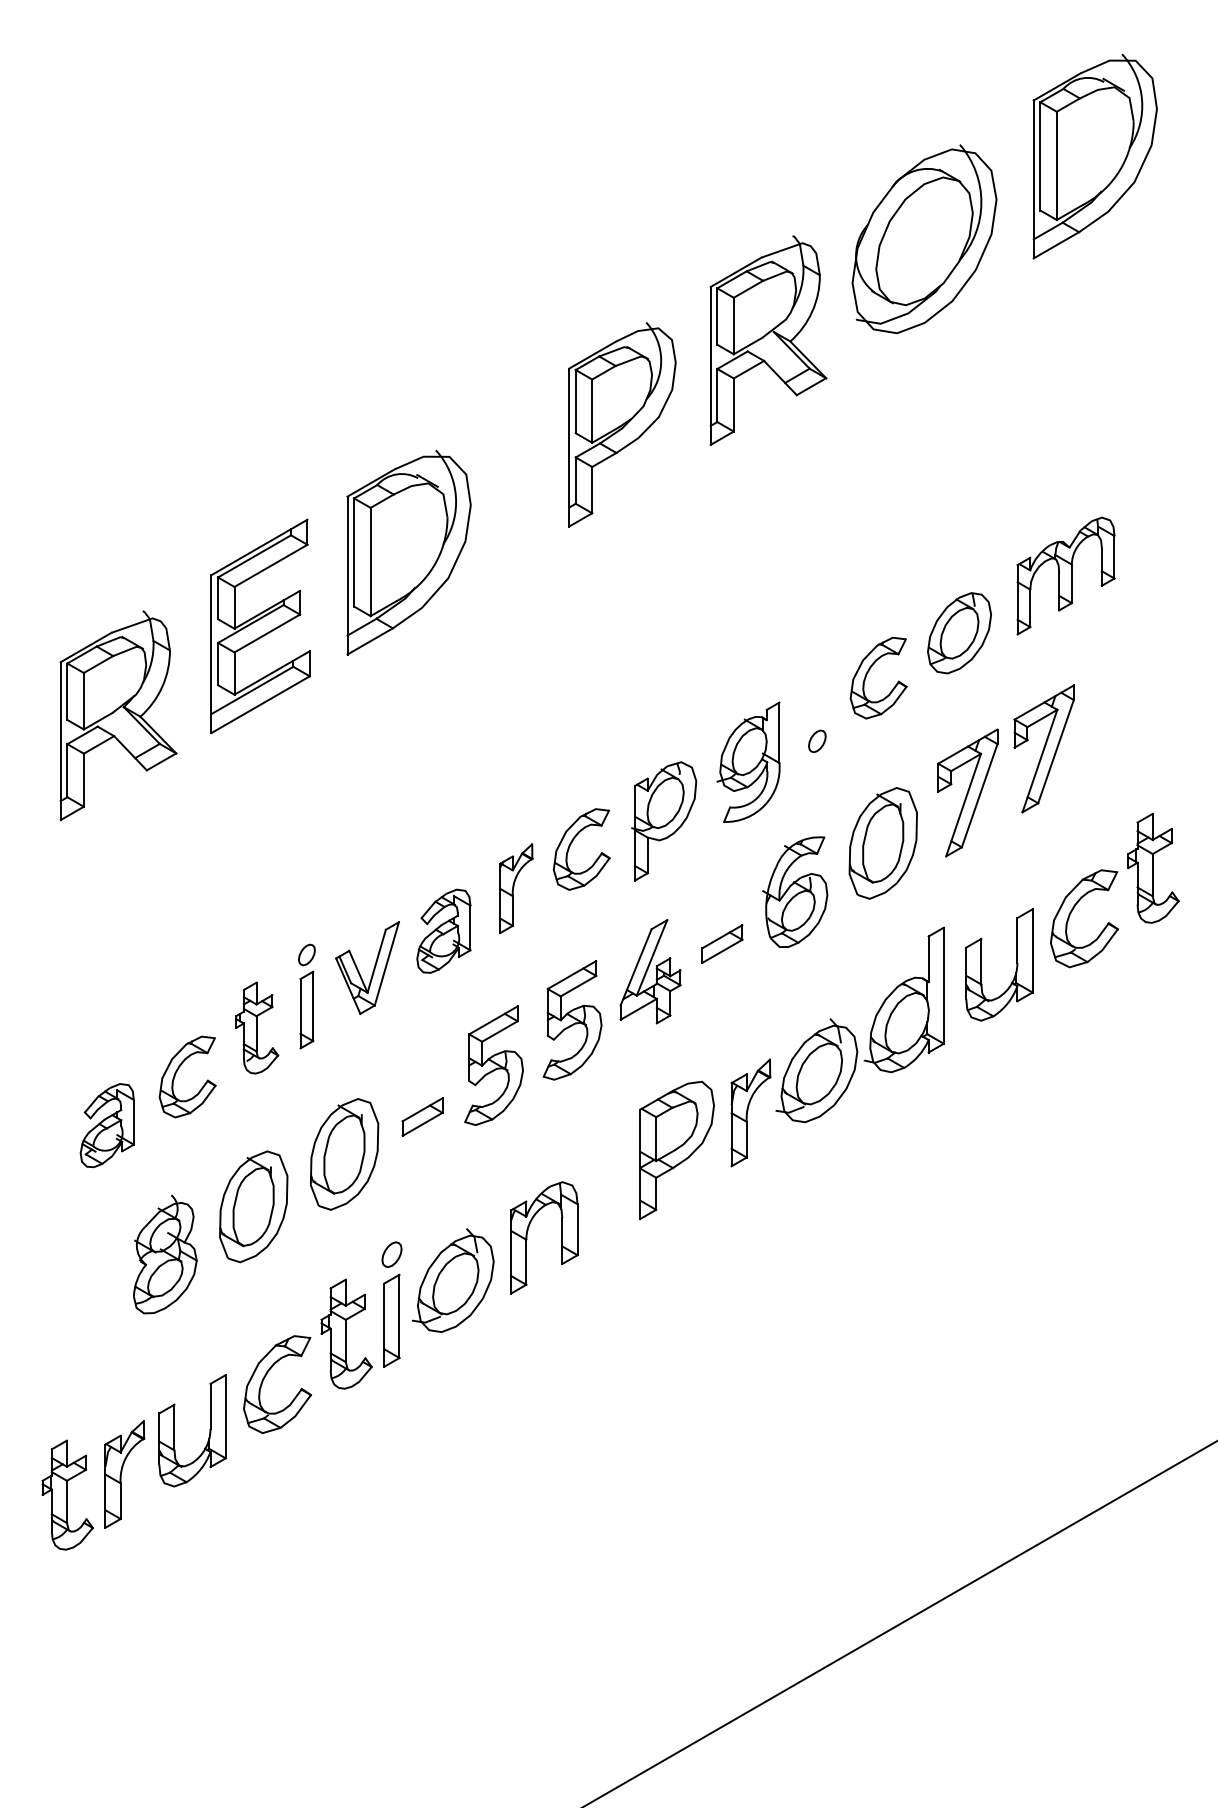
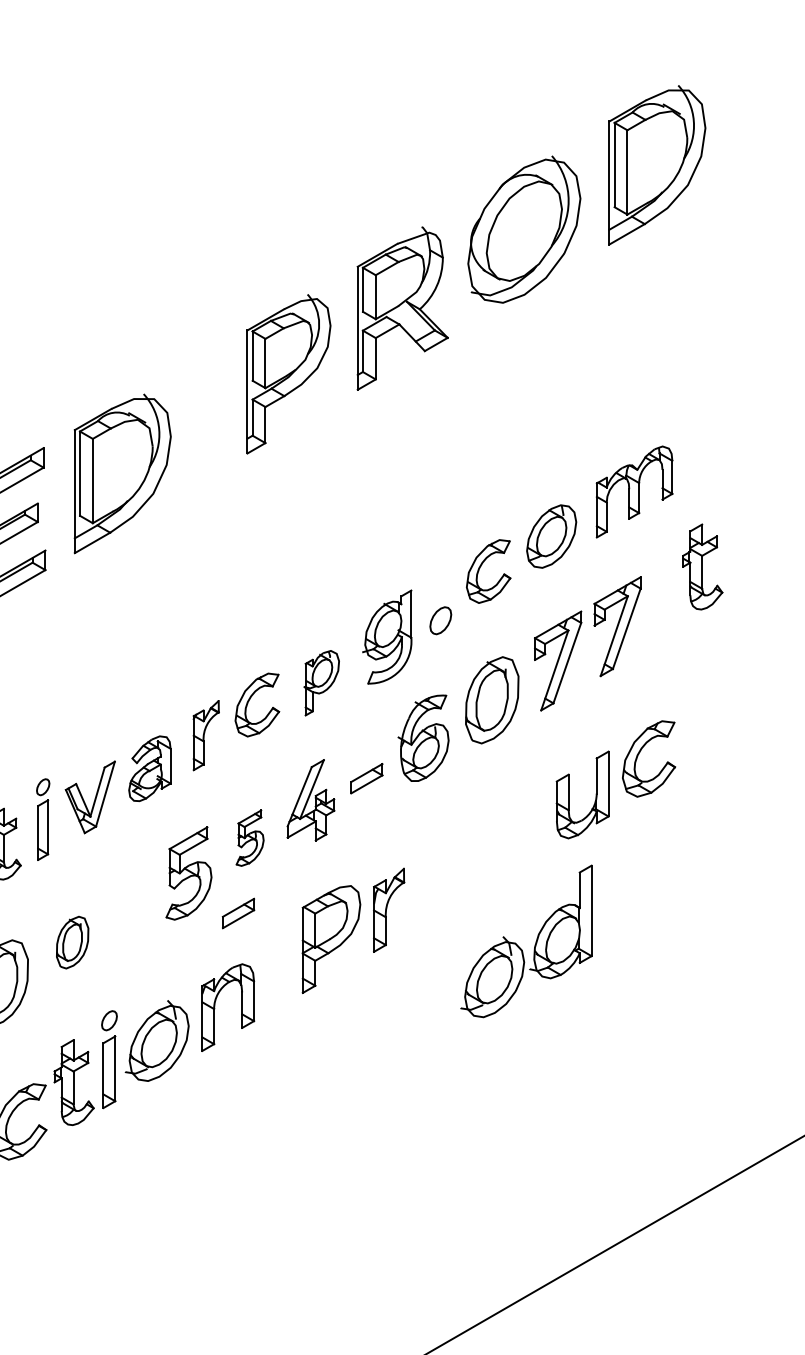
part: (817, 741) -> (440, 620), size x1.6
part: (664, 821) -> (321, 683), size x0.7
part: (1153, 867) -> (702, 566), moved
part: (572, 1020) -> (250, 838), size x0.6
part: (849, 1029) -> (518, 945), moved
part: (422, 1116) -> (238, 913), moved
part: (344, 1154) -> (72, 942), size x0.6

